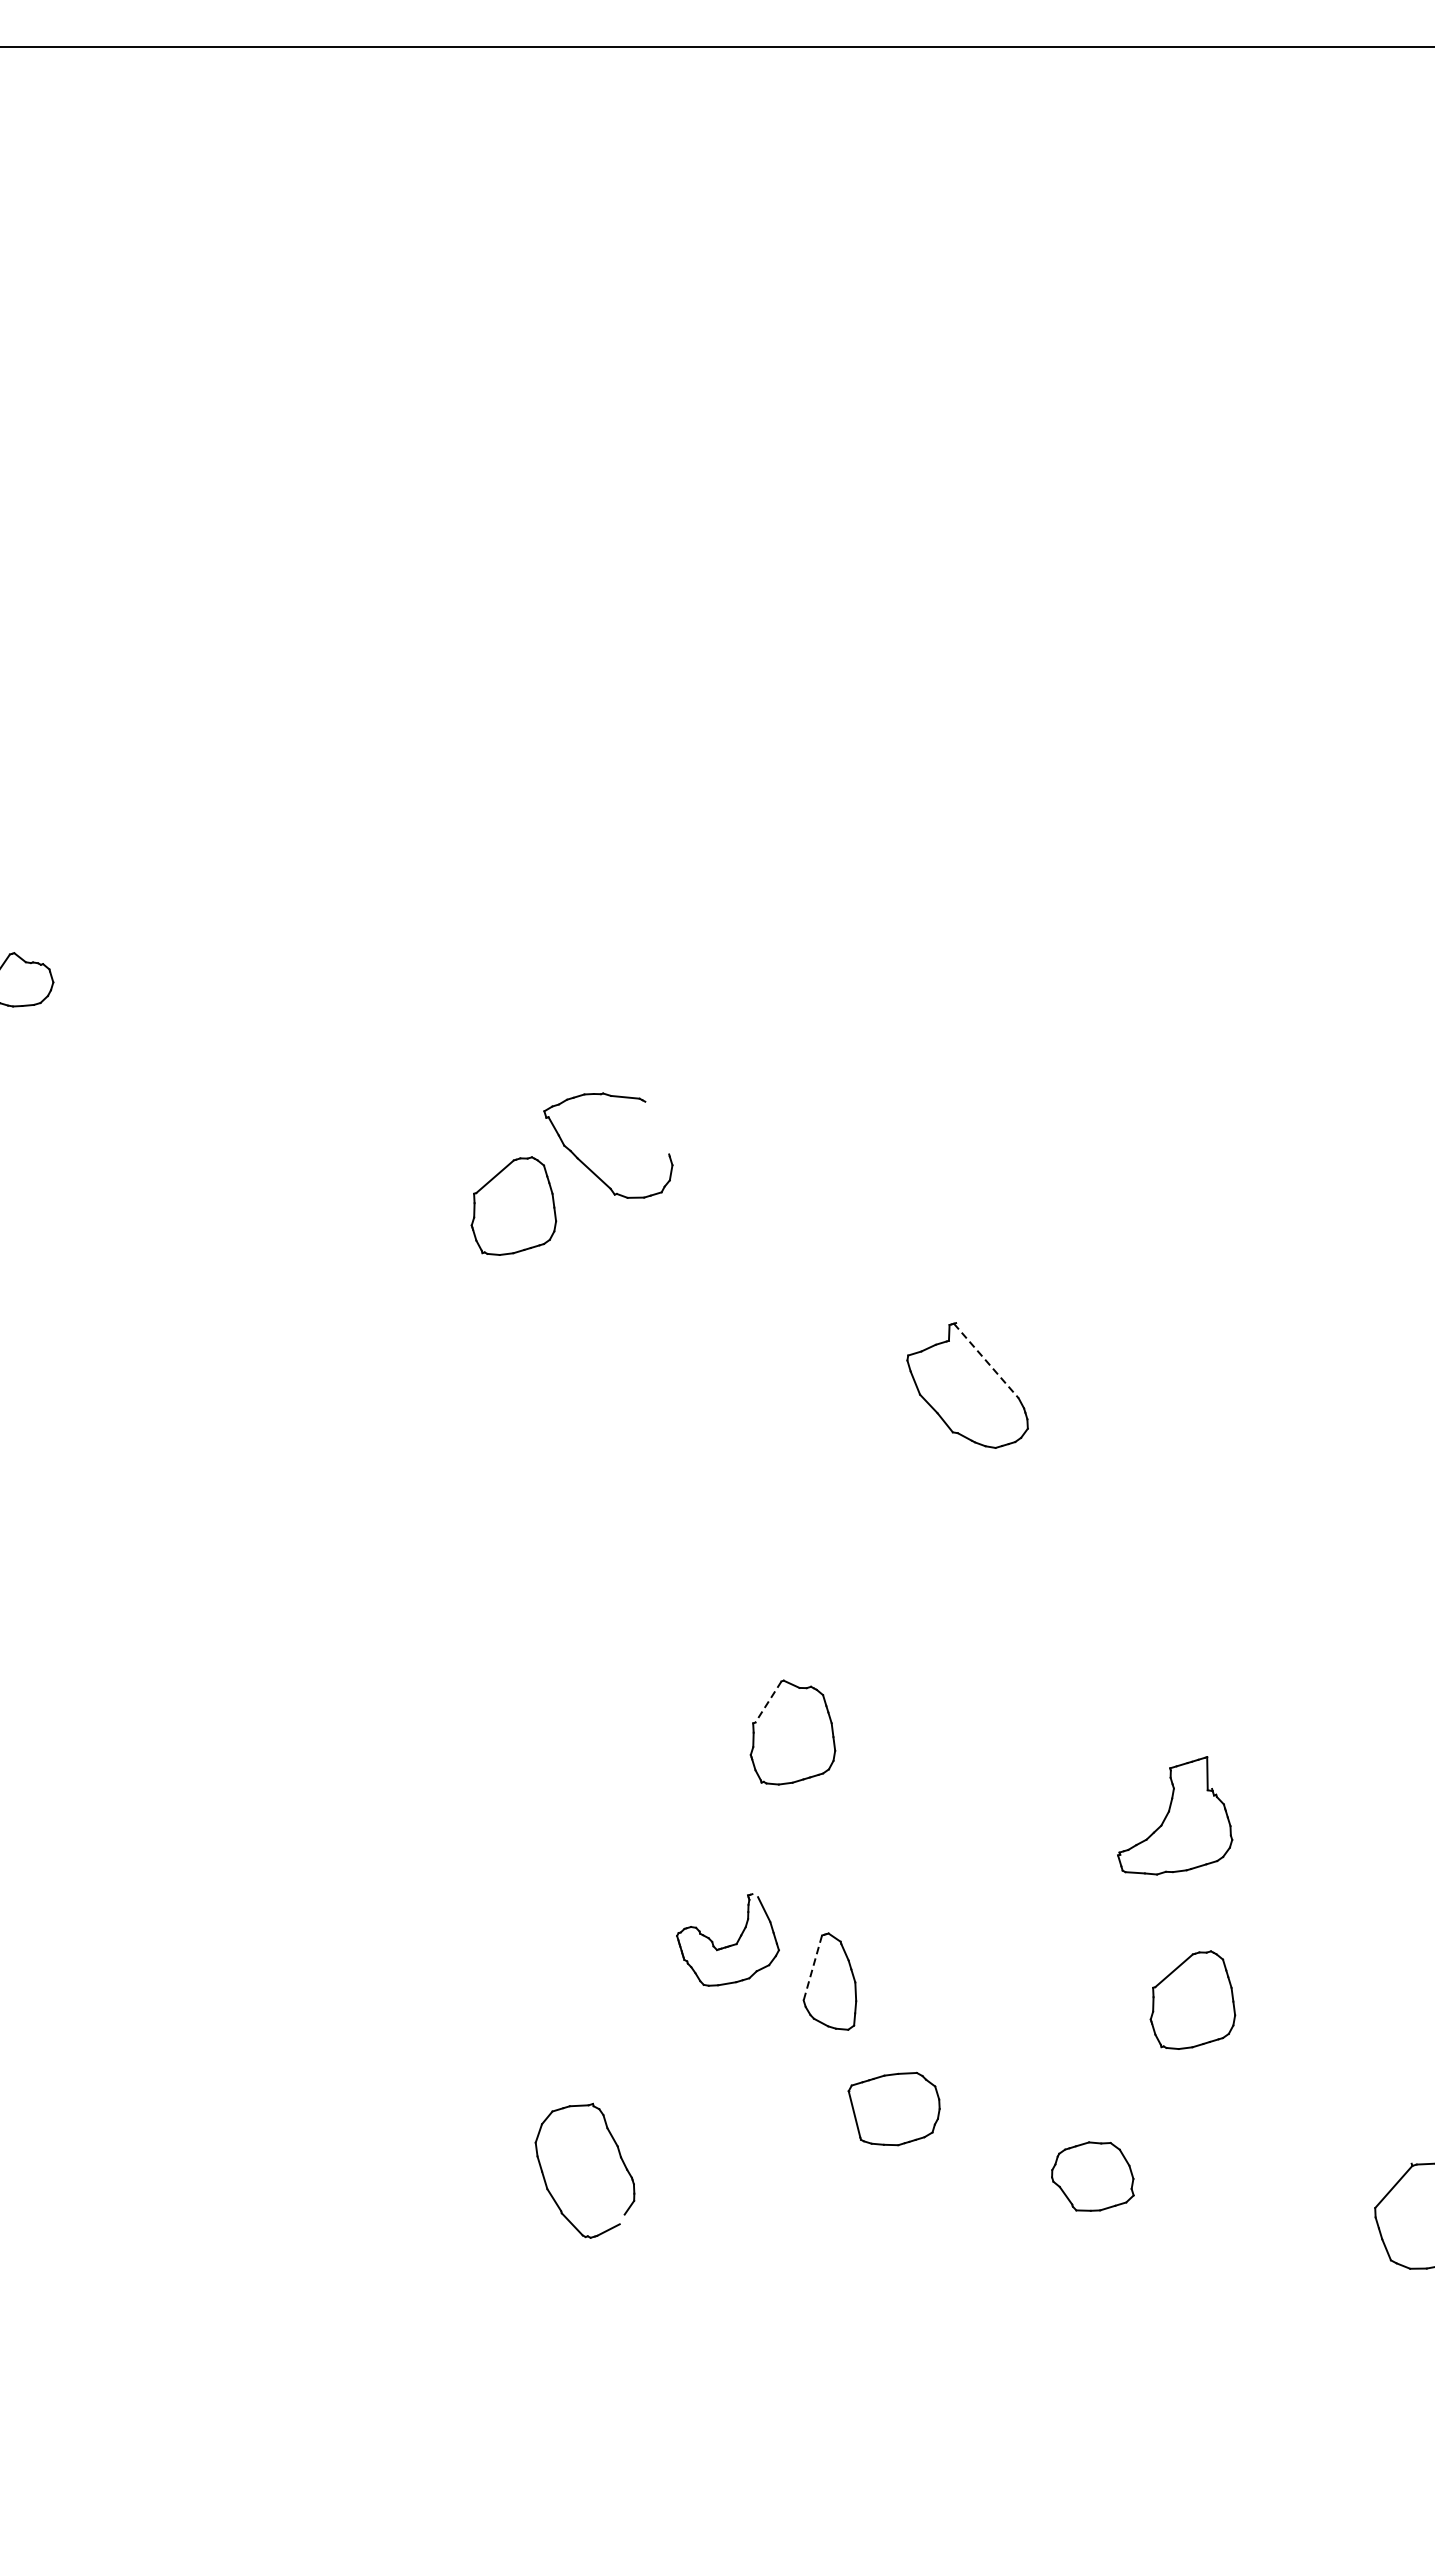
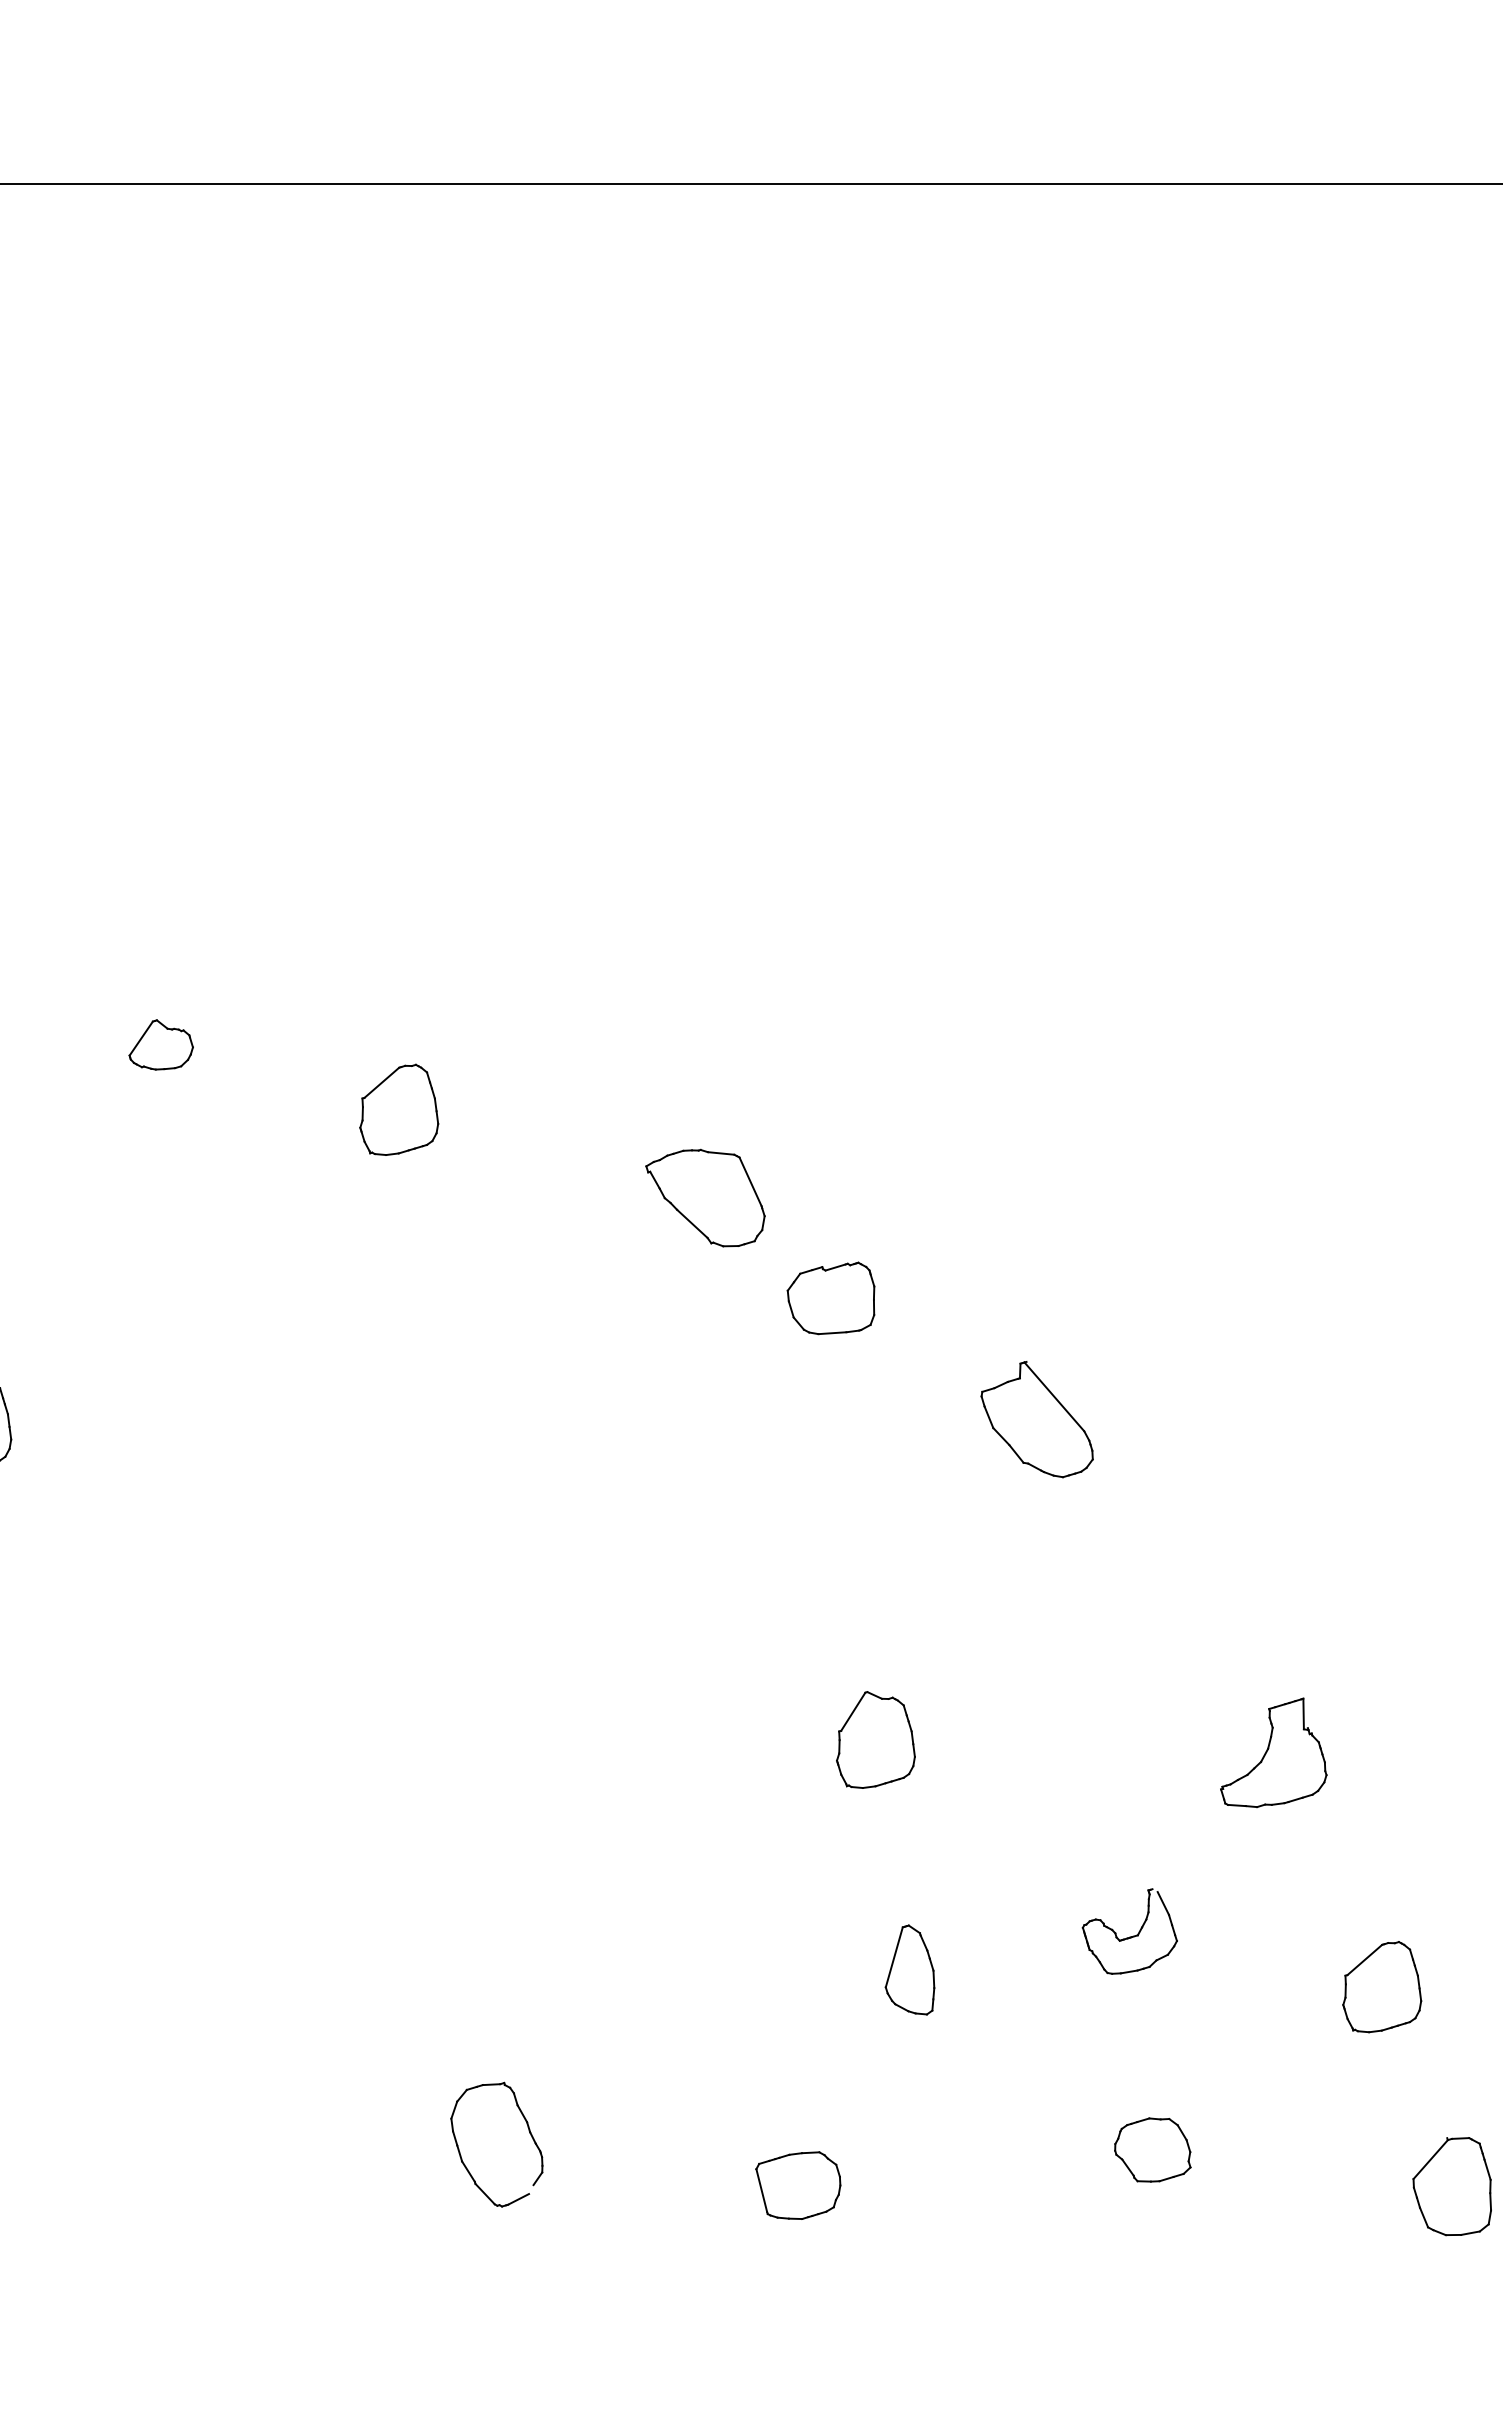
line: (657, 1127) -> (750, 1181), added
part: (514, 1205) -> (399, 1109), moved
part: (743, 1254) -> (830, 1298), added
line: (986, 1360) -> (1054, 1396), dashed -> solid
line: (768, 1701) -> (853, 1711), dashed -> solid
part: (1174, 1815) -> (1273, 1752), moved
part: (727, 1939) -> (1129, 1931), moved
line: (813, 1968) -> (894, 1957), dashed -> solid
part: (1193, 2000) -> (1382, 1987), moved
part: (894, 2108) -> (798, 2185), moved
part: (619, 2156) -> (528, 2131), moved

